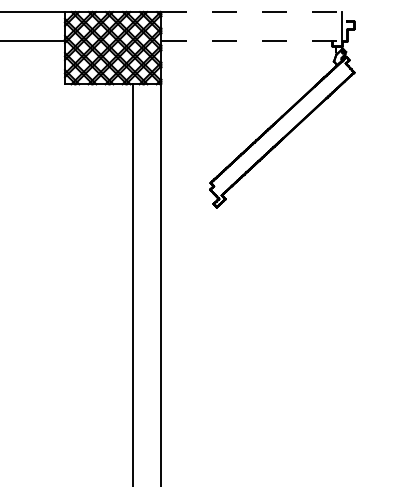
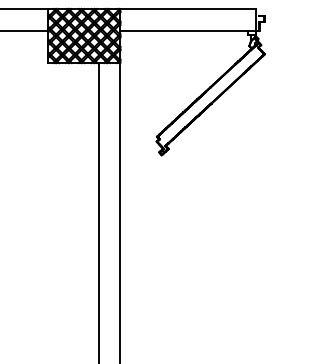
line: (252, 12) -> (188, 9), dashed -> solid
line: (252, 40) -> (188, 30), dashed -> solid

